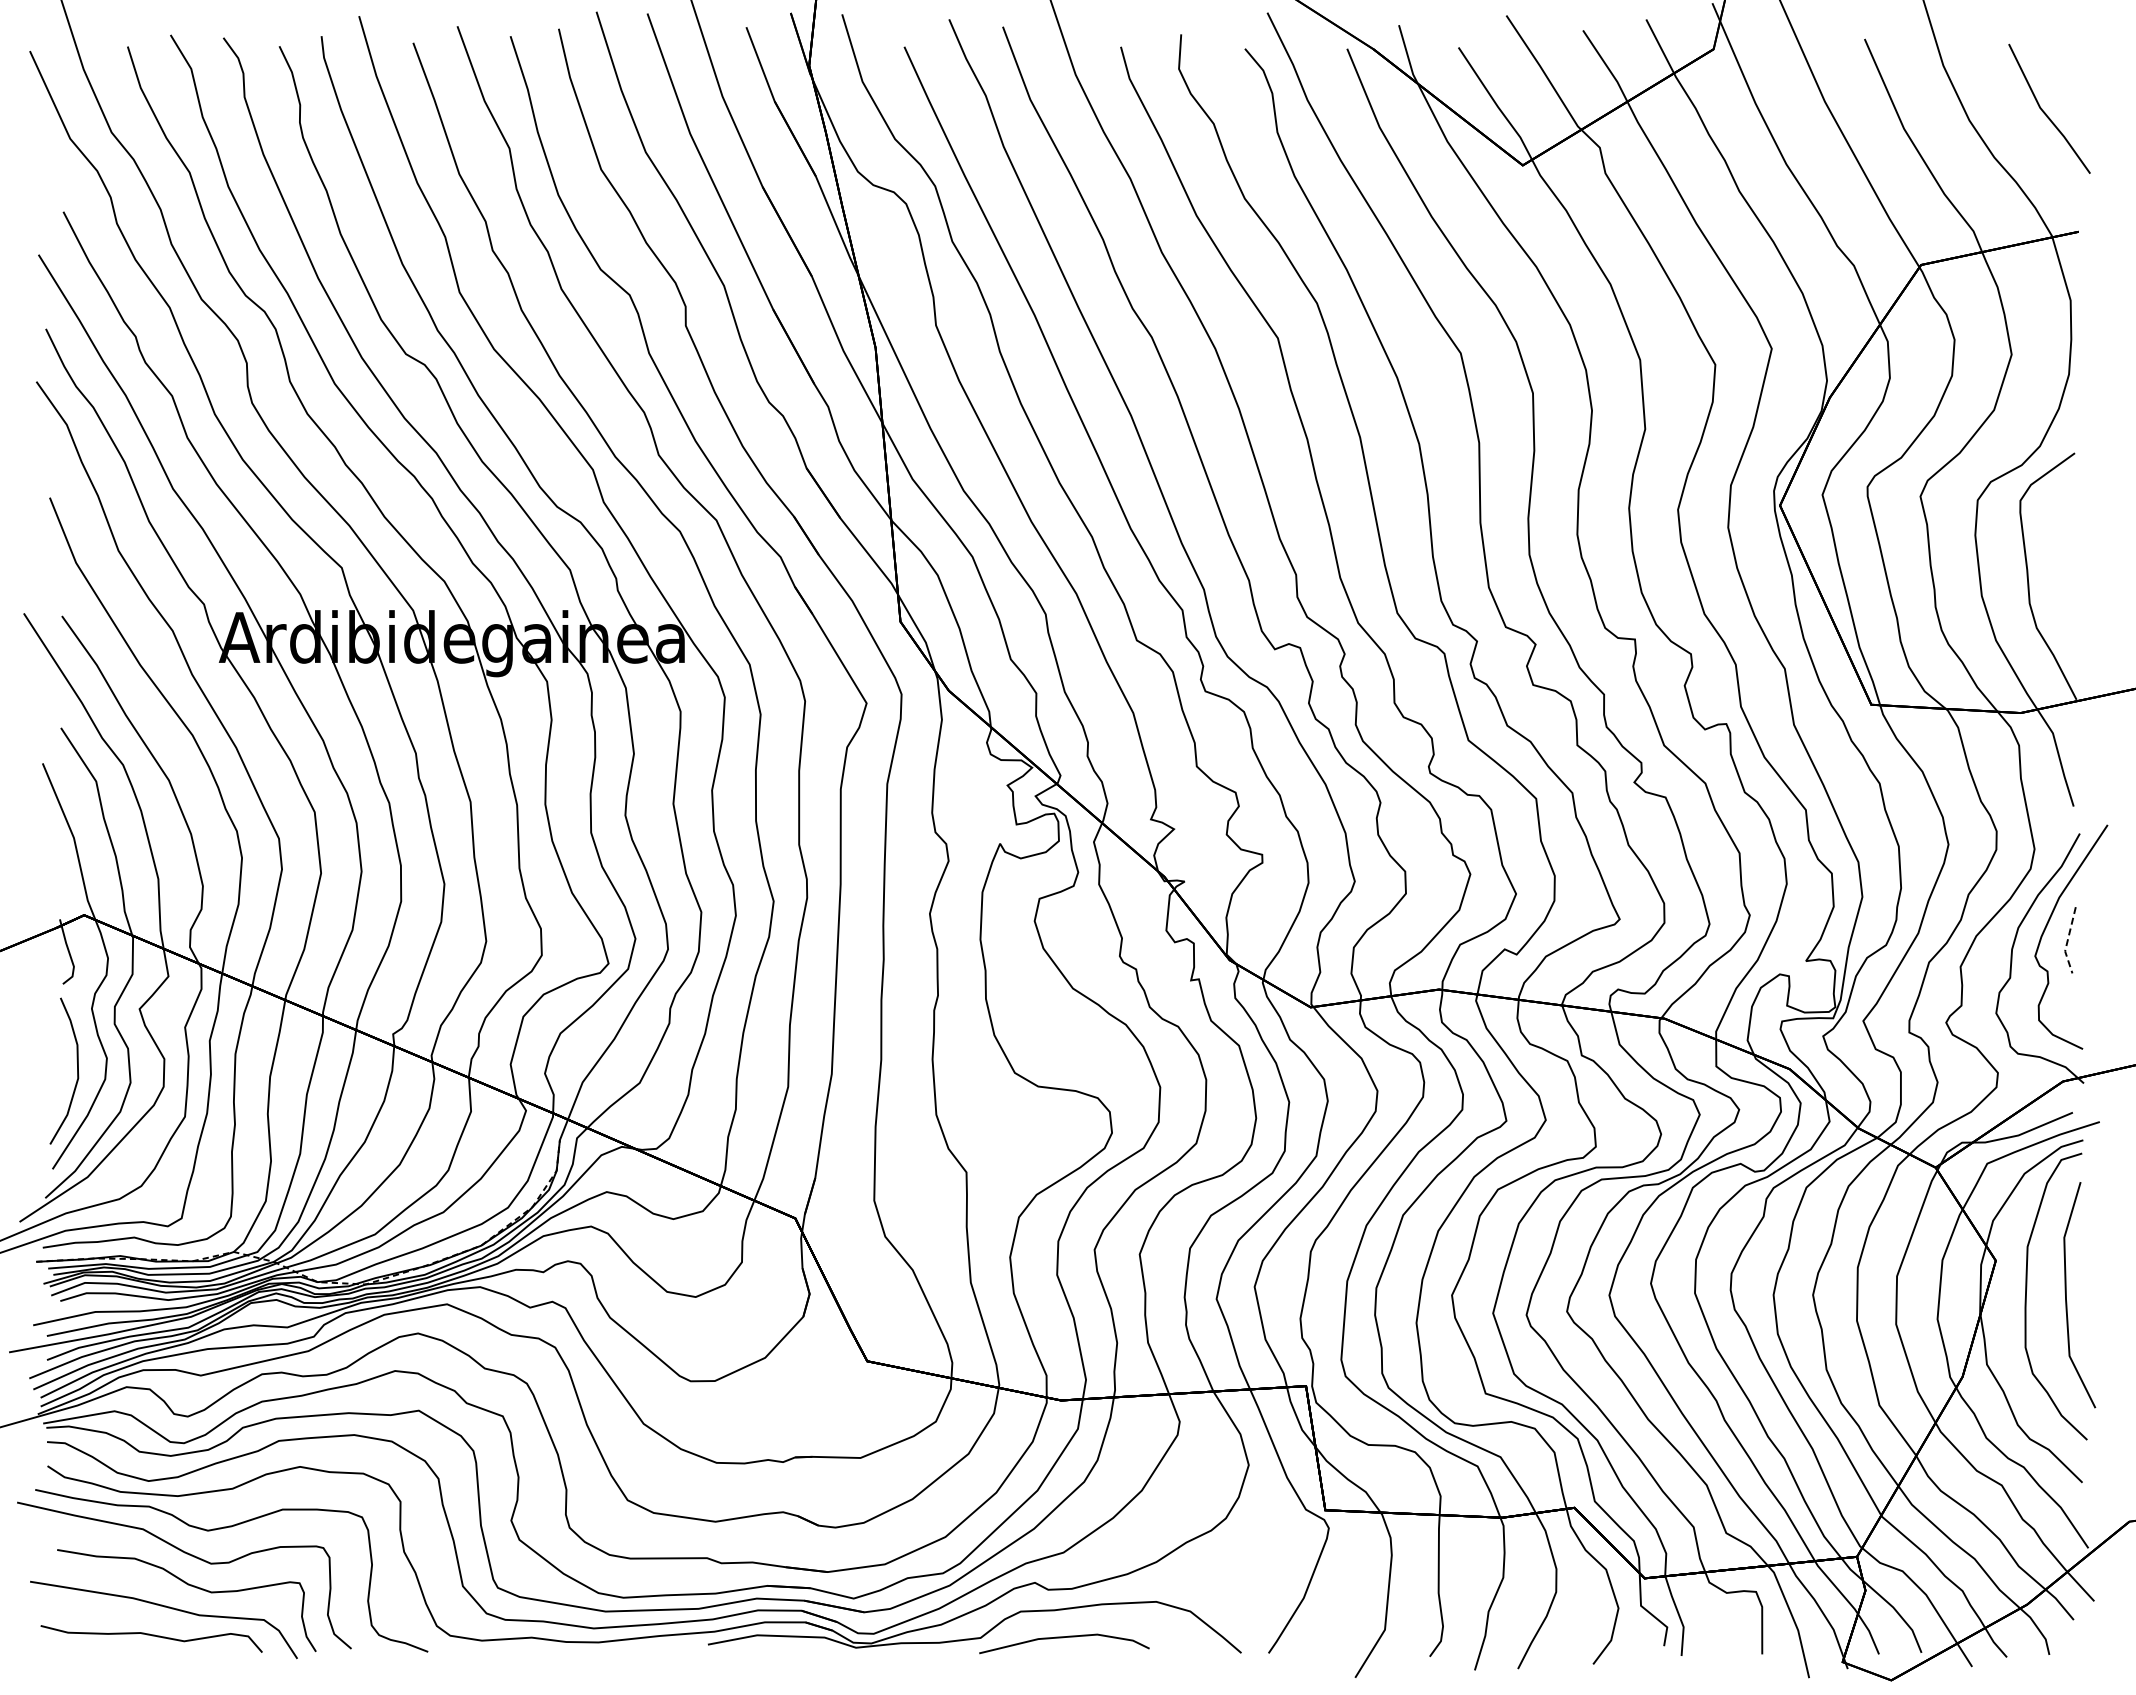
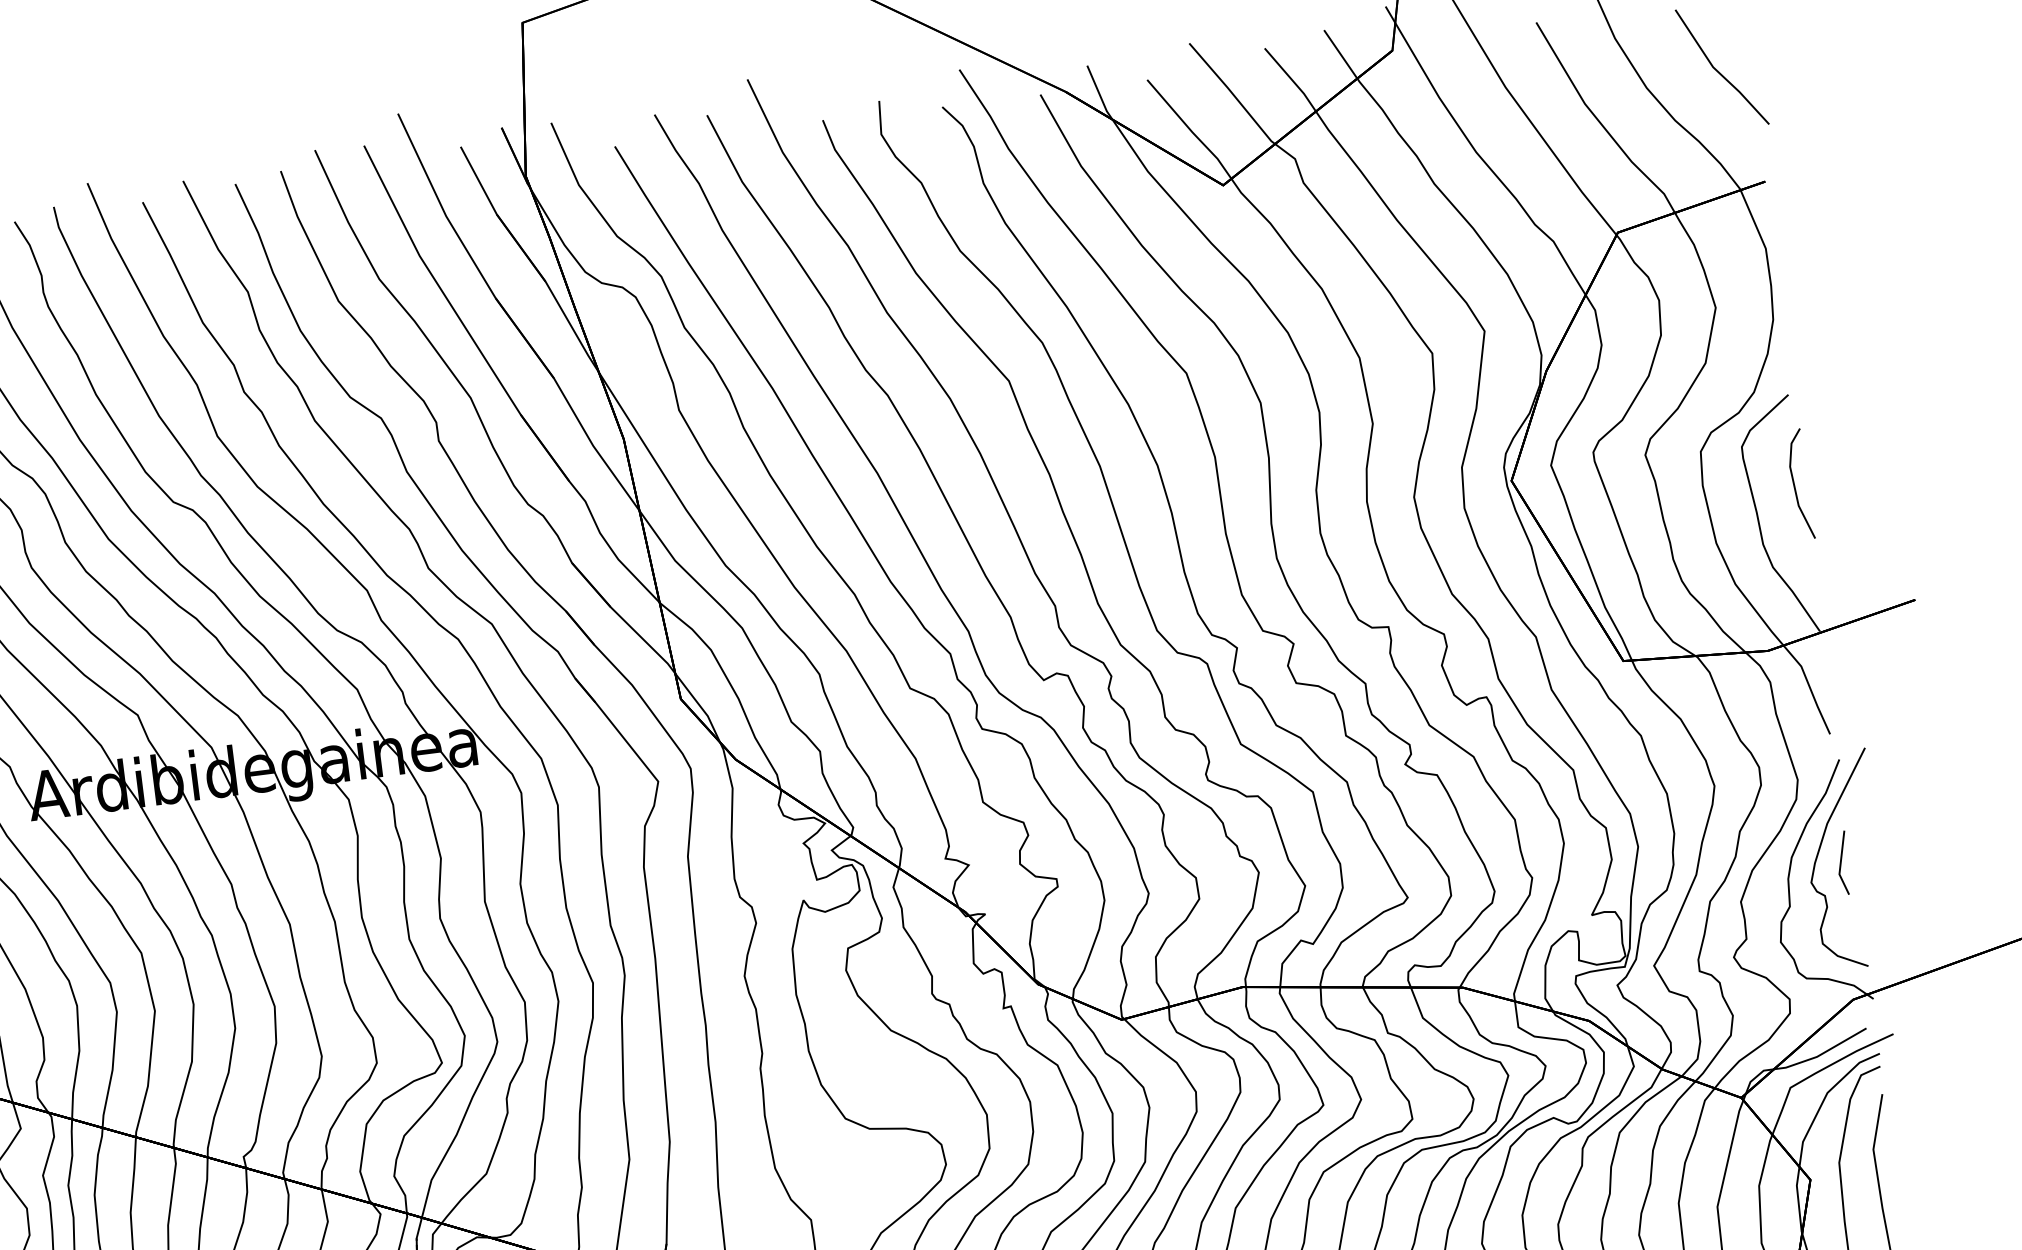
line: (2070, 547) -> (1795, 485), added
line: (2067, 941) -> (1840, 864), dashed -> solid

